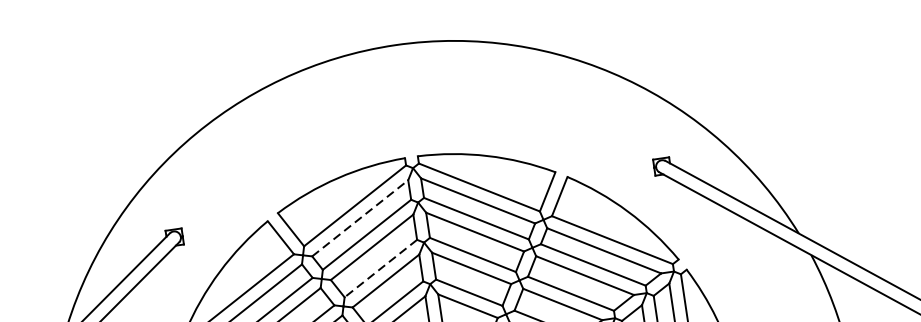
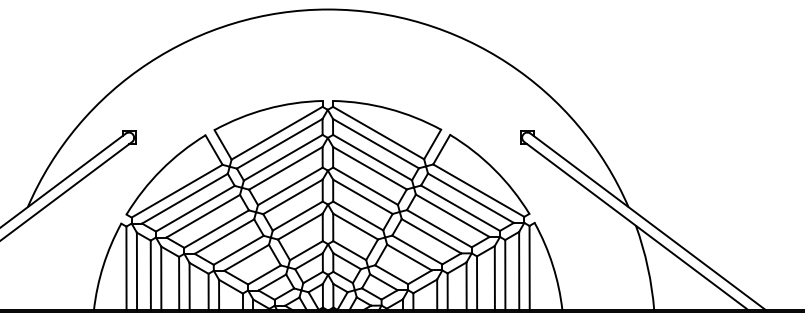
line: (361, 217) -> (280, 143), dashed -> solid
line: (379, 268) -> (289, 186), dashed -> solid

